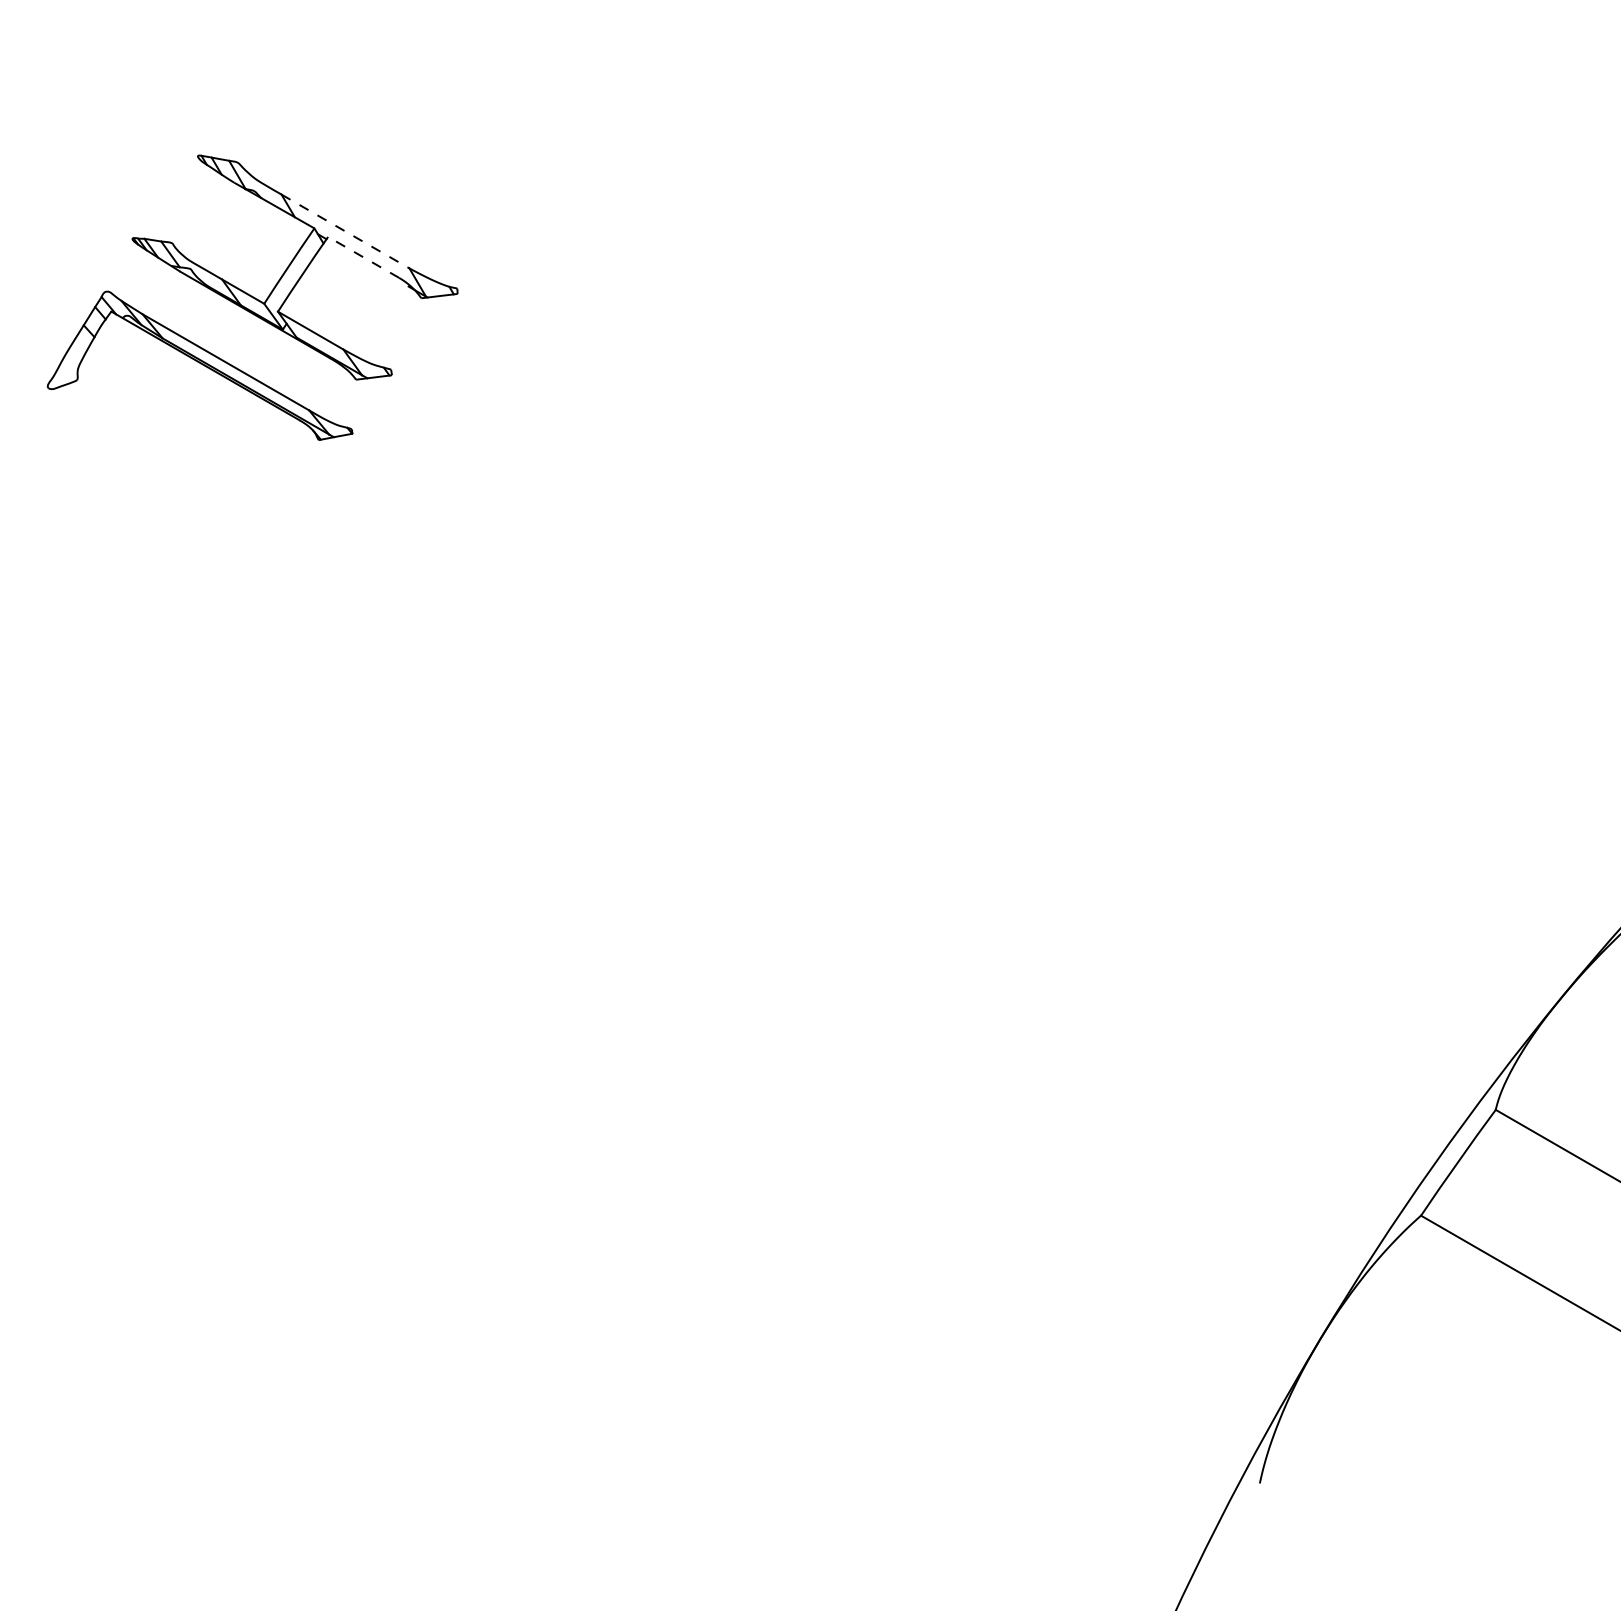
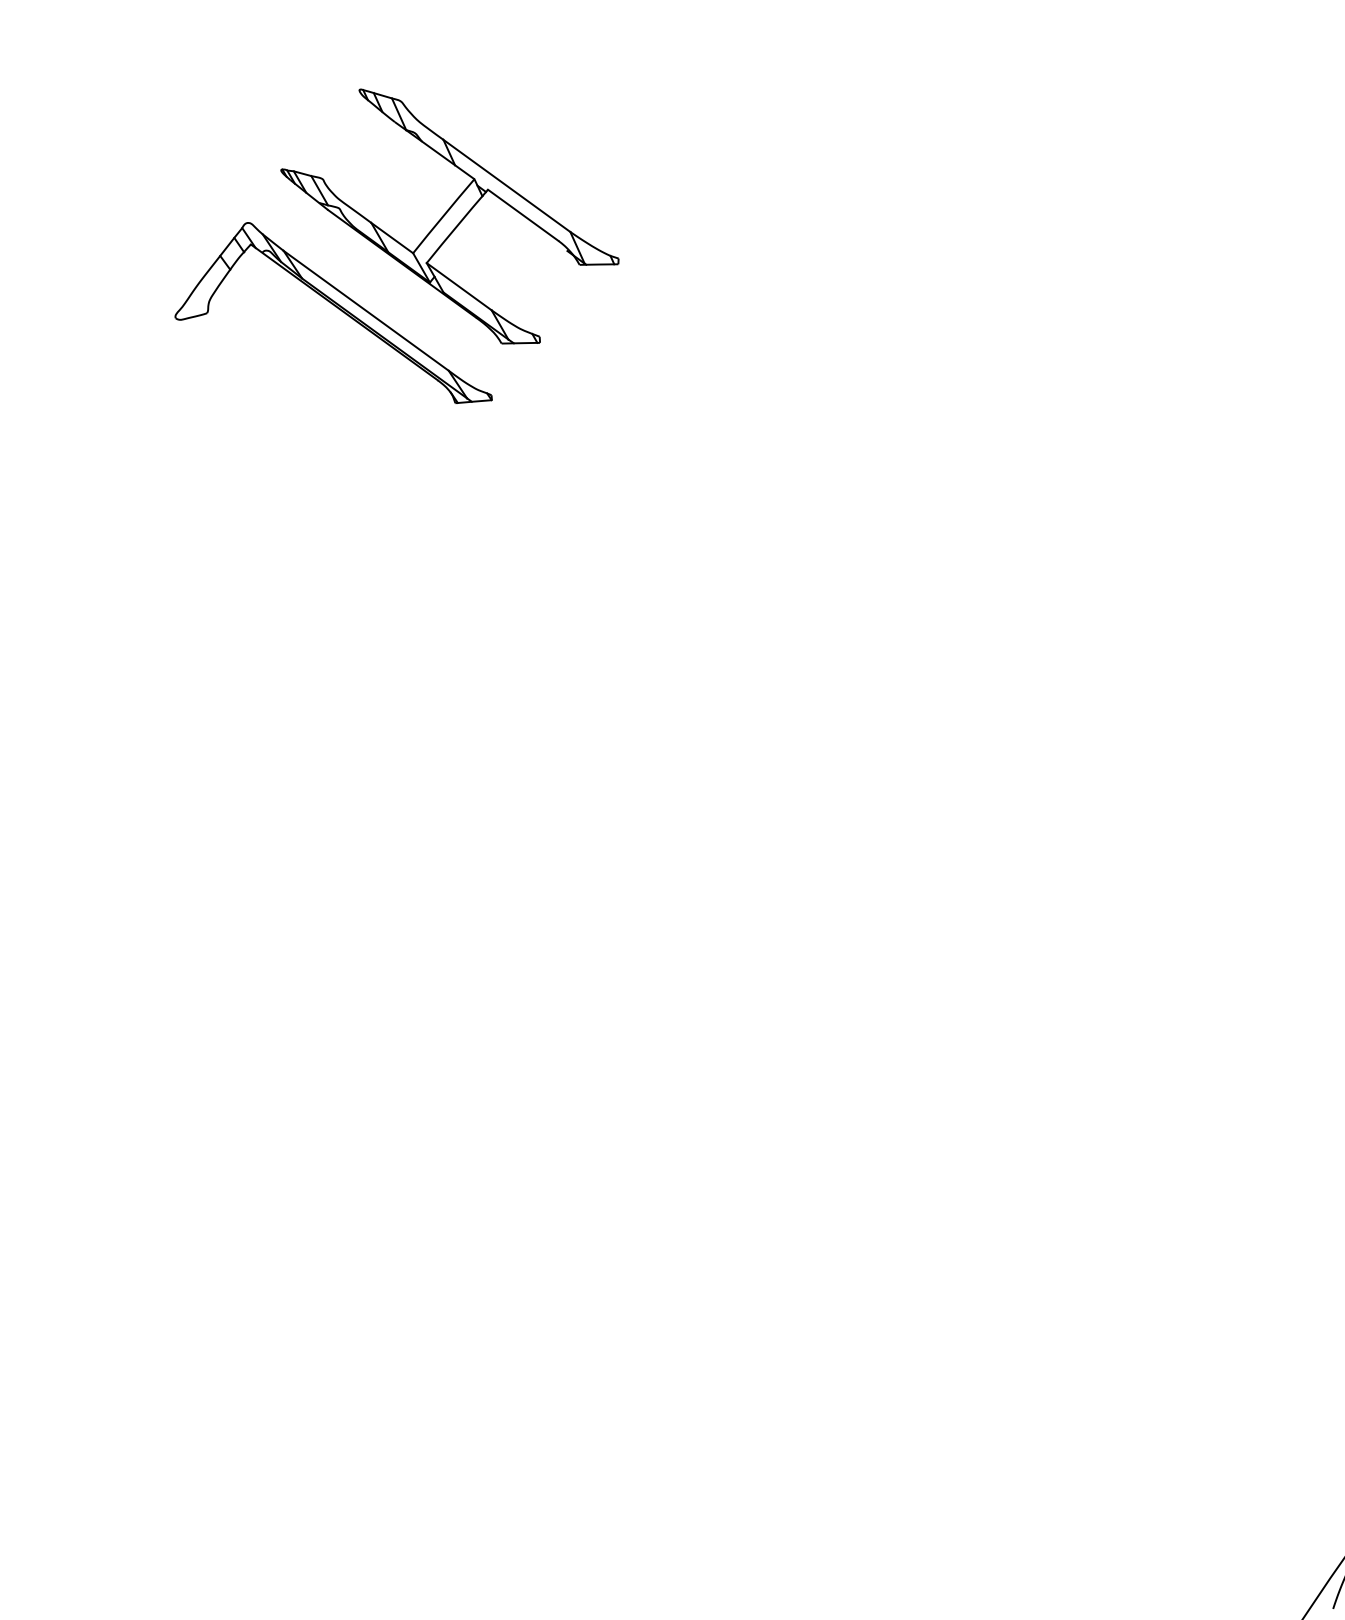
line: (345, 231) -> (506, 185), dashed -> solid
line: (363, 257) -> (523, 215), dashed -> solid

